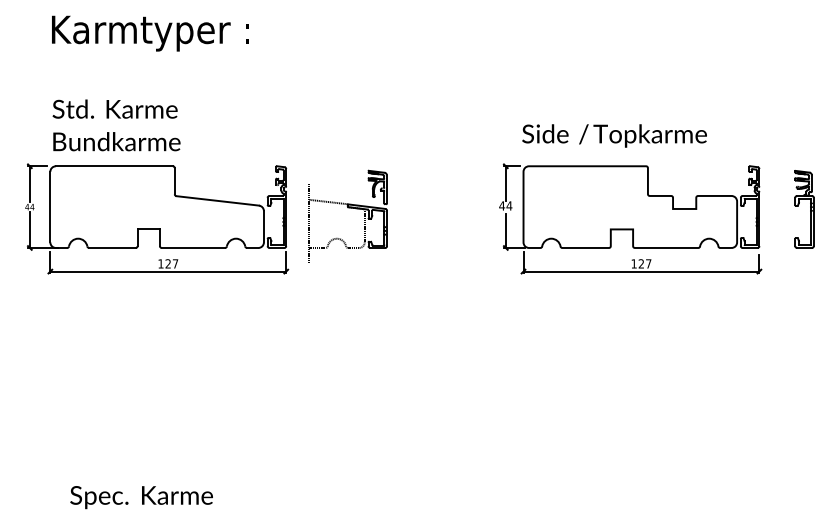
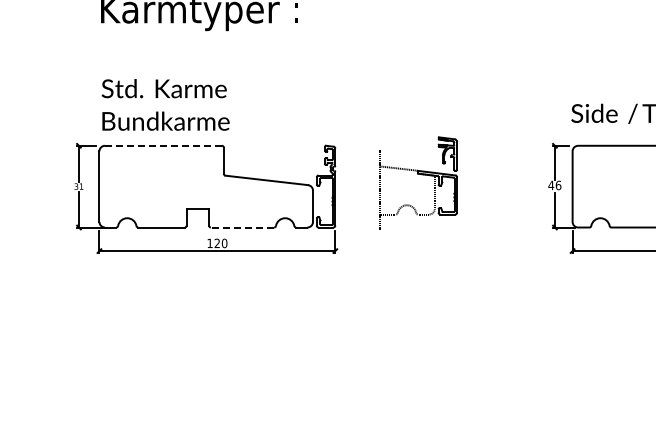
line: (114, 166) -> (163, 146), solid -> dashed
text: (509, 205) -> (558, 185), 44 -> 46
text: (29, 206) -> (78, 186), 44 -> 31
part: (347, 208) -> (417, 175), moved
line: (193, 247) -> (242, 227), solid -> dashed
text: (175, 263) -> (224, 243), 127 -> 120

